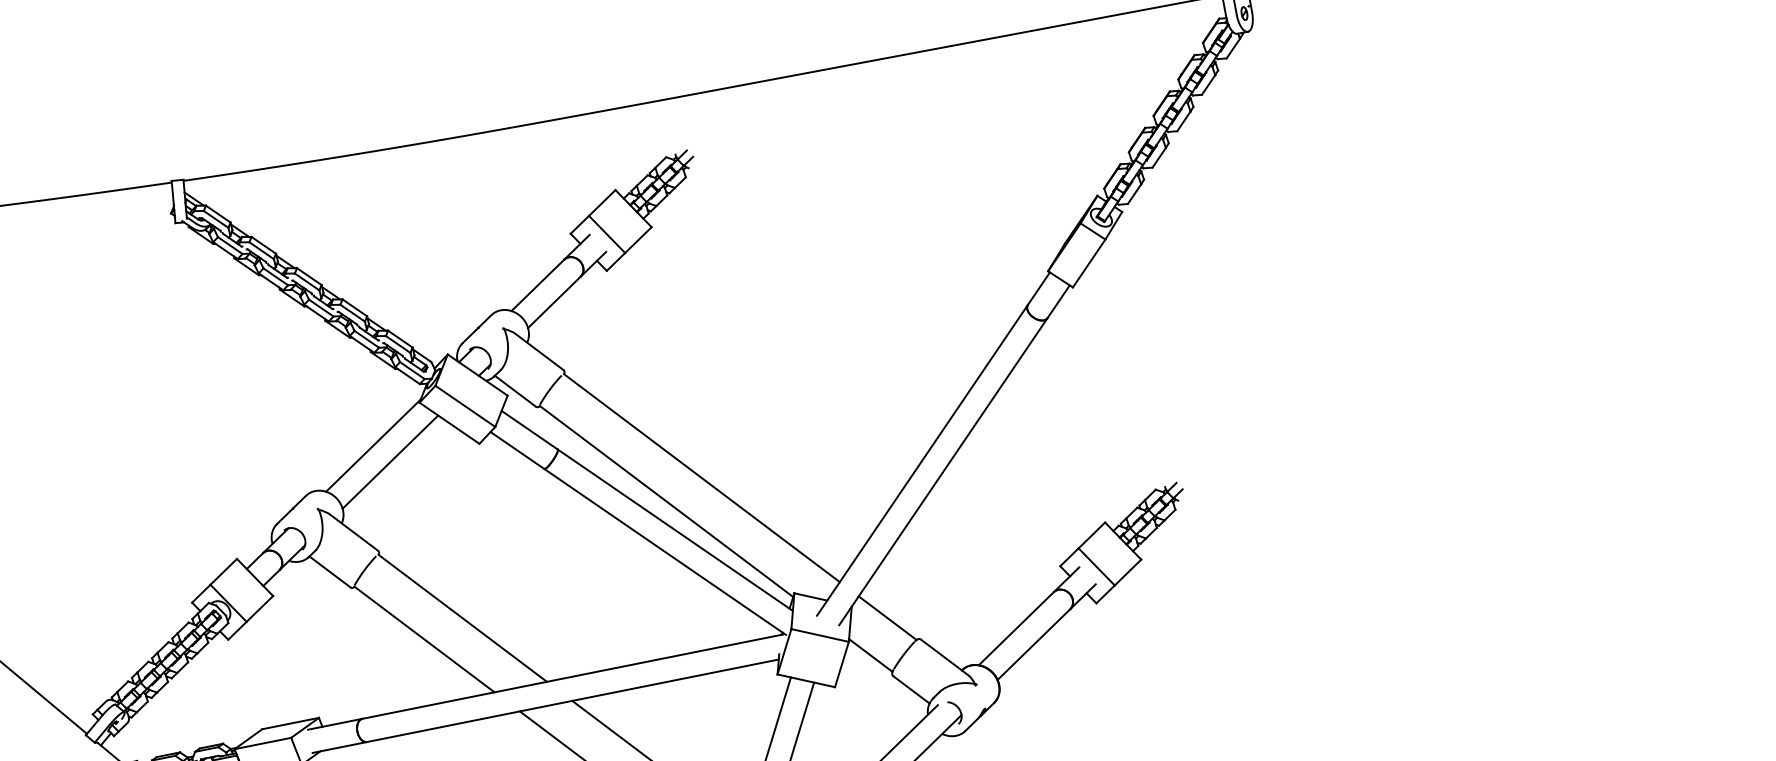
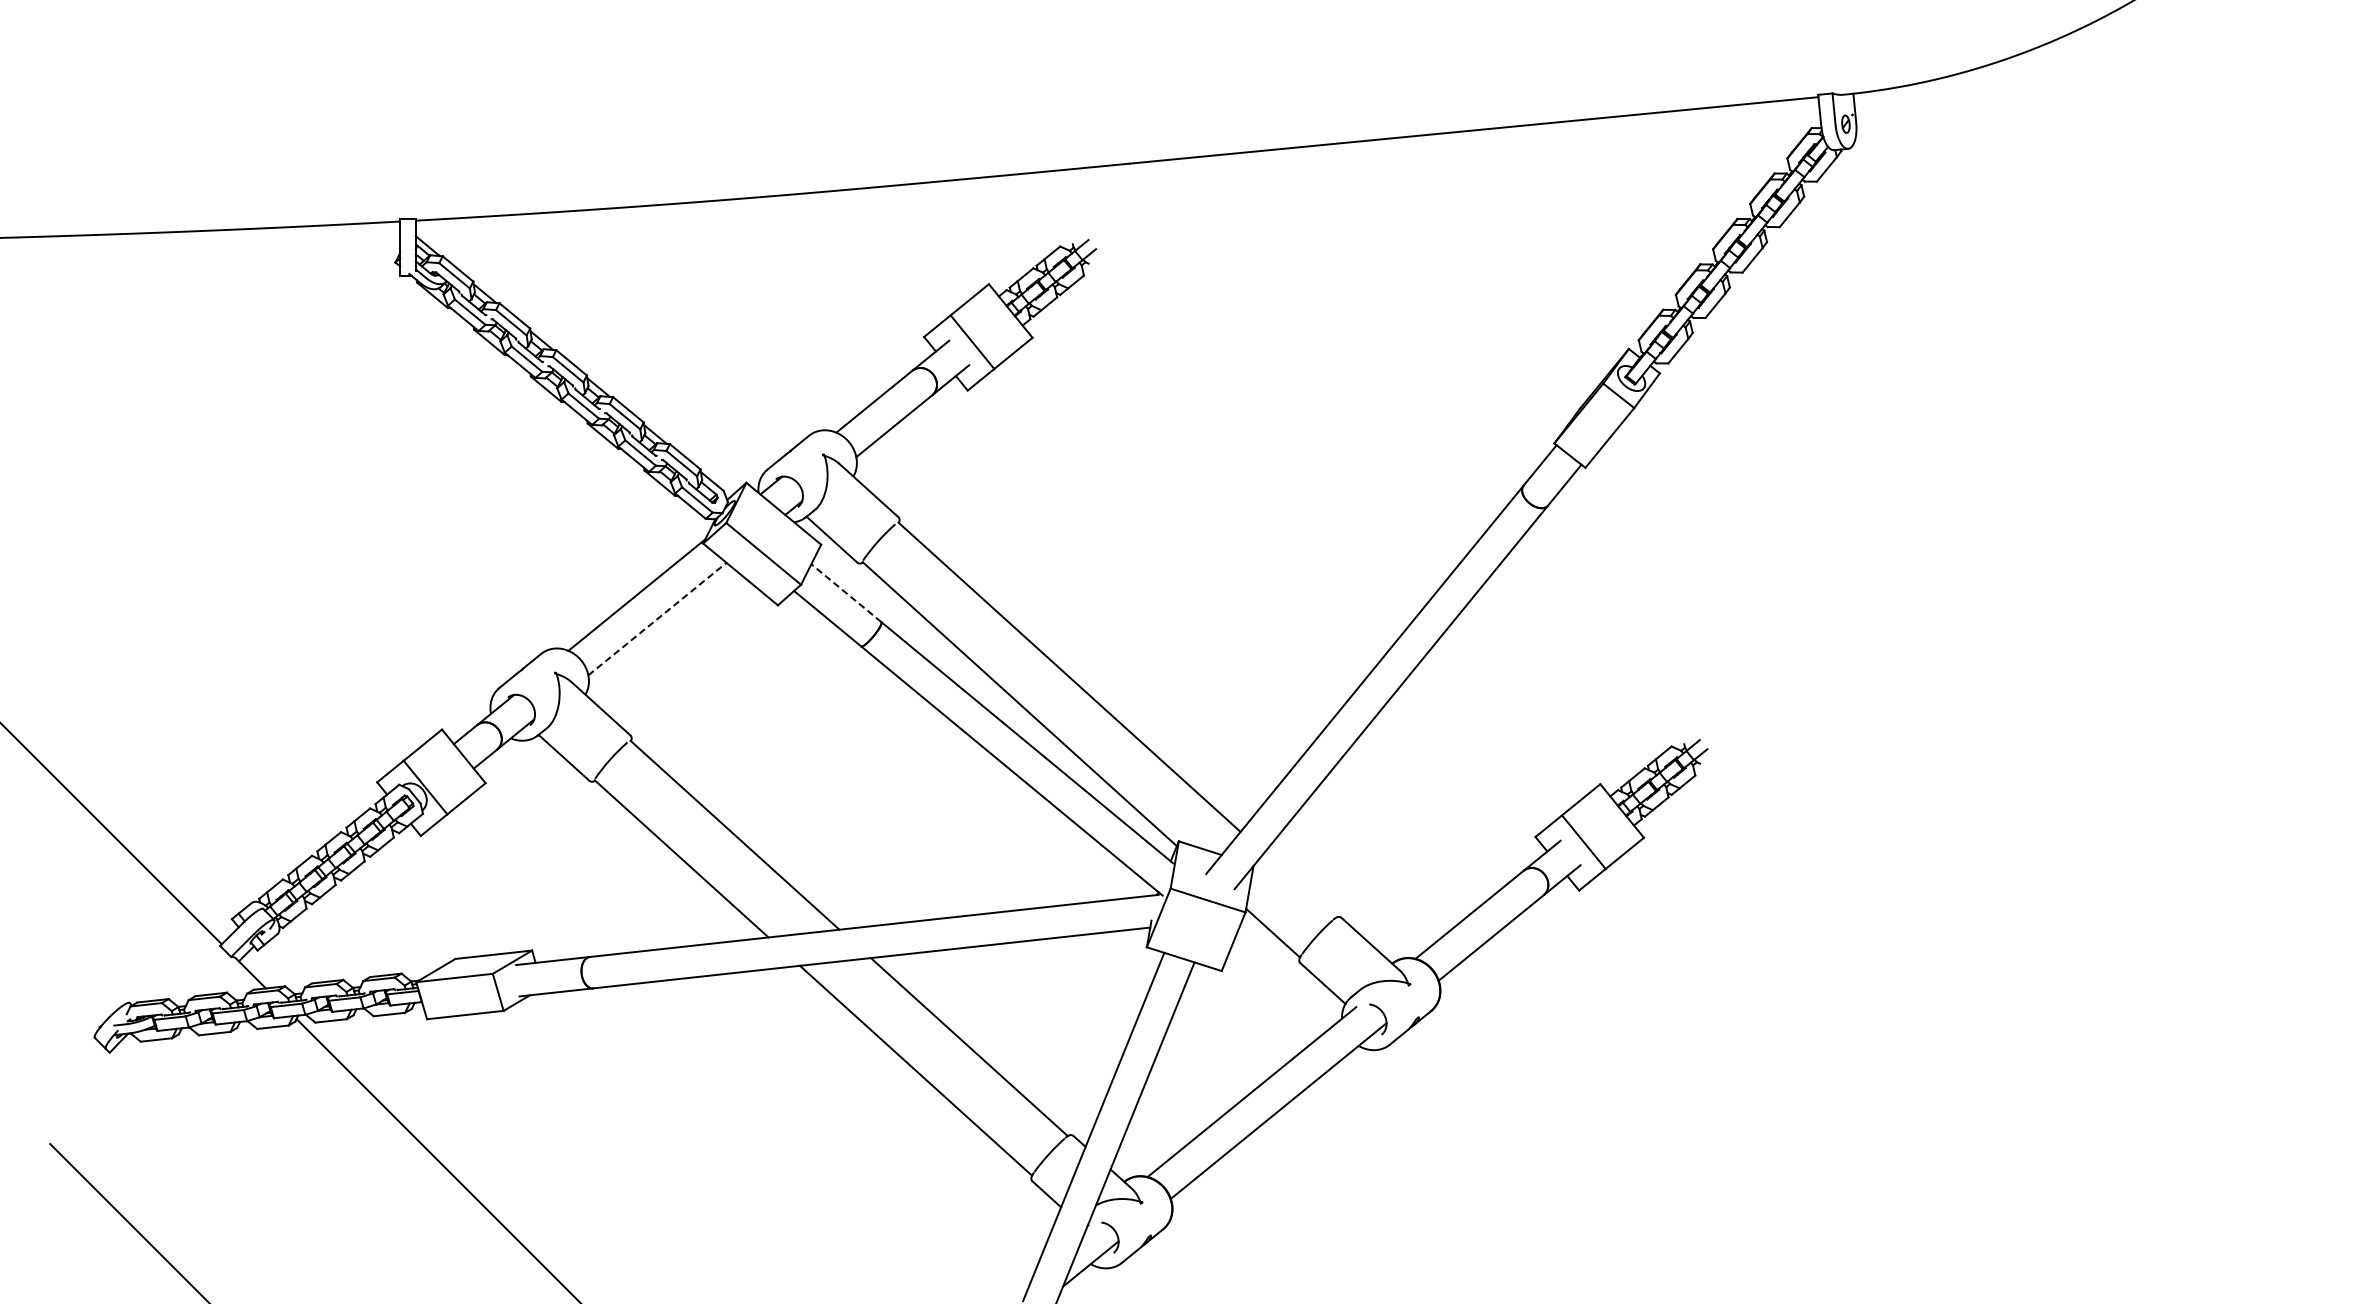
line: (529, 429) -> (845, 592), solid -> dashed
line: (390, 461) -> (657, 618), solid -> dashed
line: (887, 618) -> (1299, 885), removed

